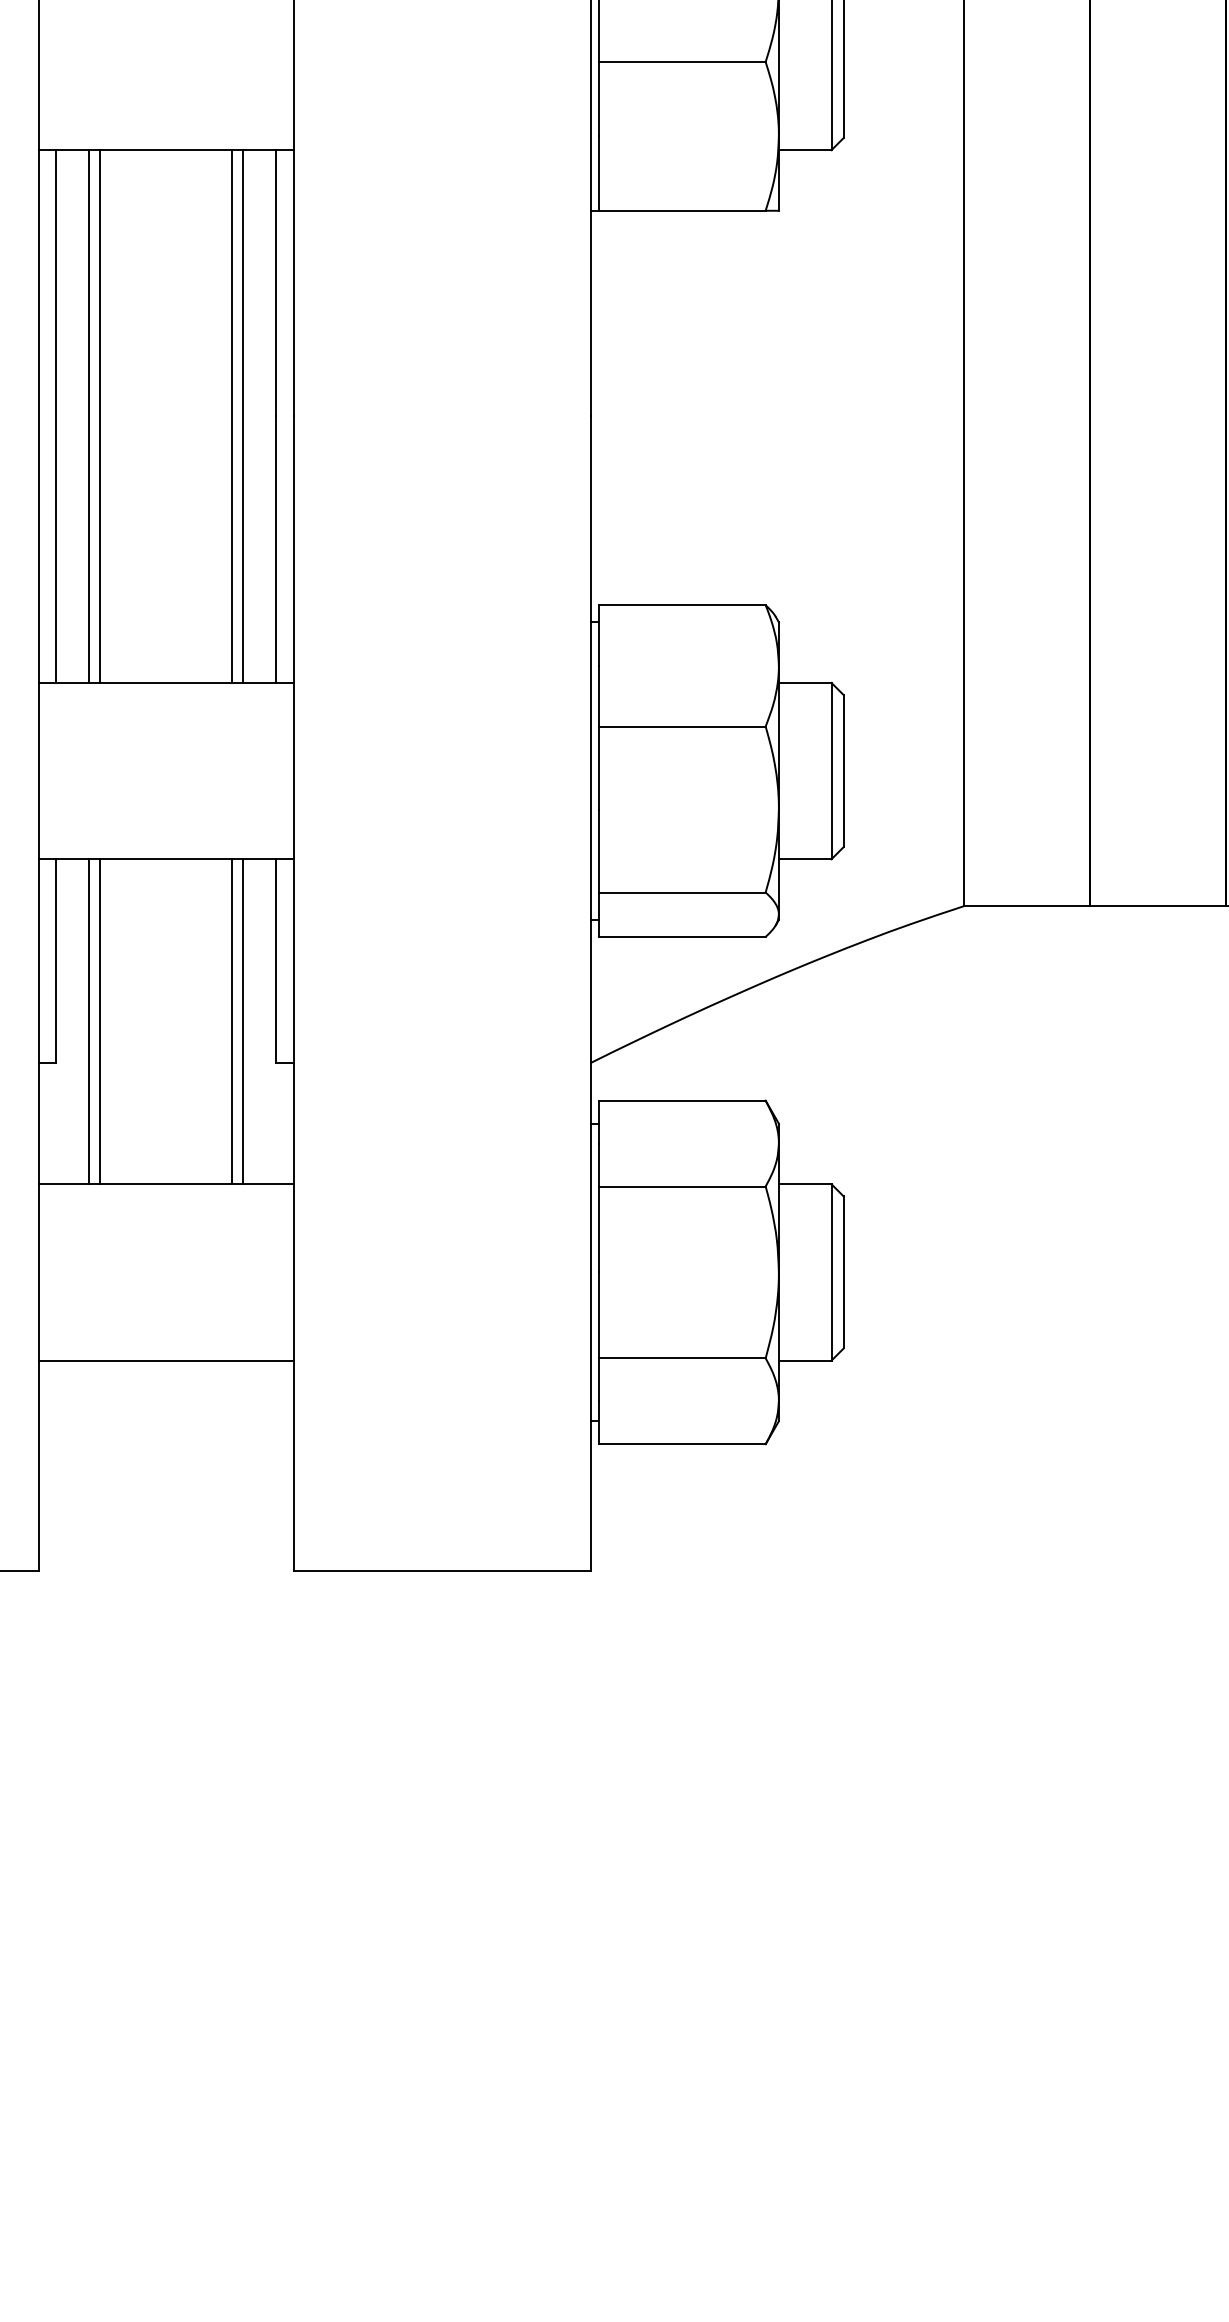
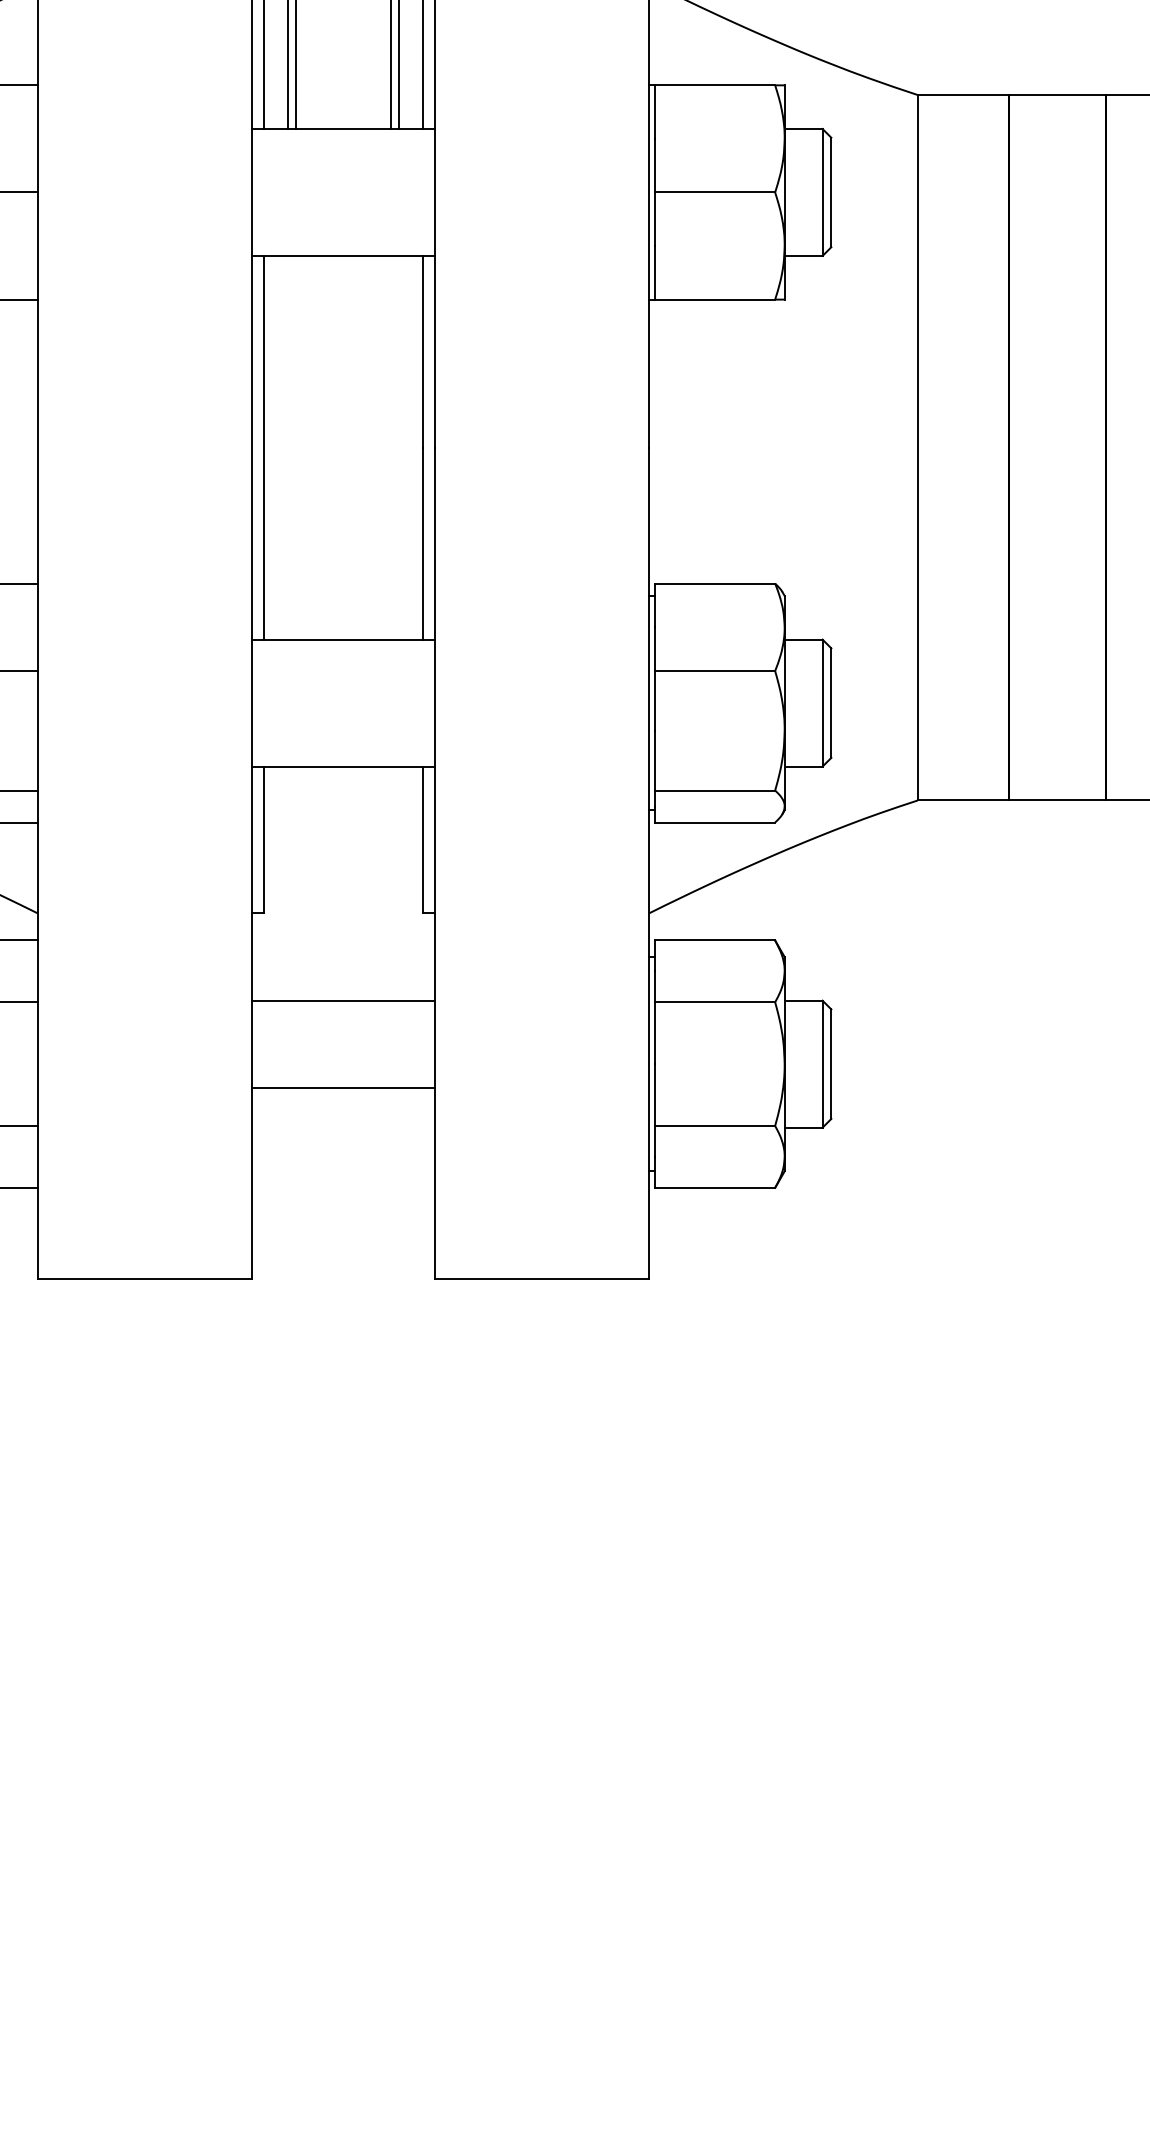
line: (88, 416) -> (287, 447), removed
line: (99, 416) -> (295, 447), removed
line: (232, 416) -> (391, 447), removed
line: (242, 416) -> (398, 447), removed
line: (88, 1021) -> (287, 883), removed
line: (99, 1021) -> (295, 883), removed
line: (232, 1021) -> (391, 883), removed
line: (242, 1021) -> (398, 883), removed
line: (166, 1360) -> (343, 1087), moved

